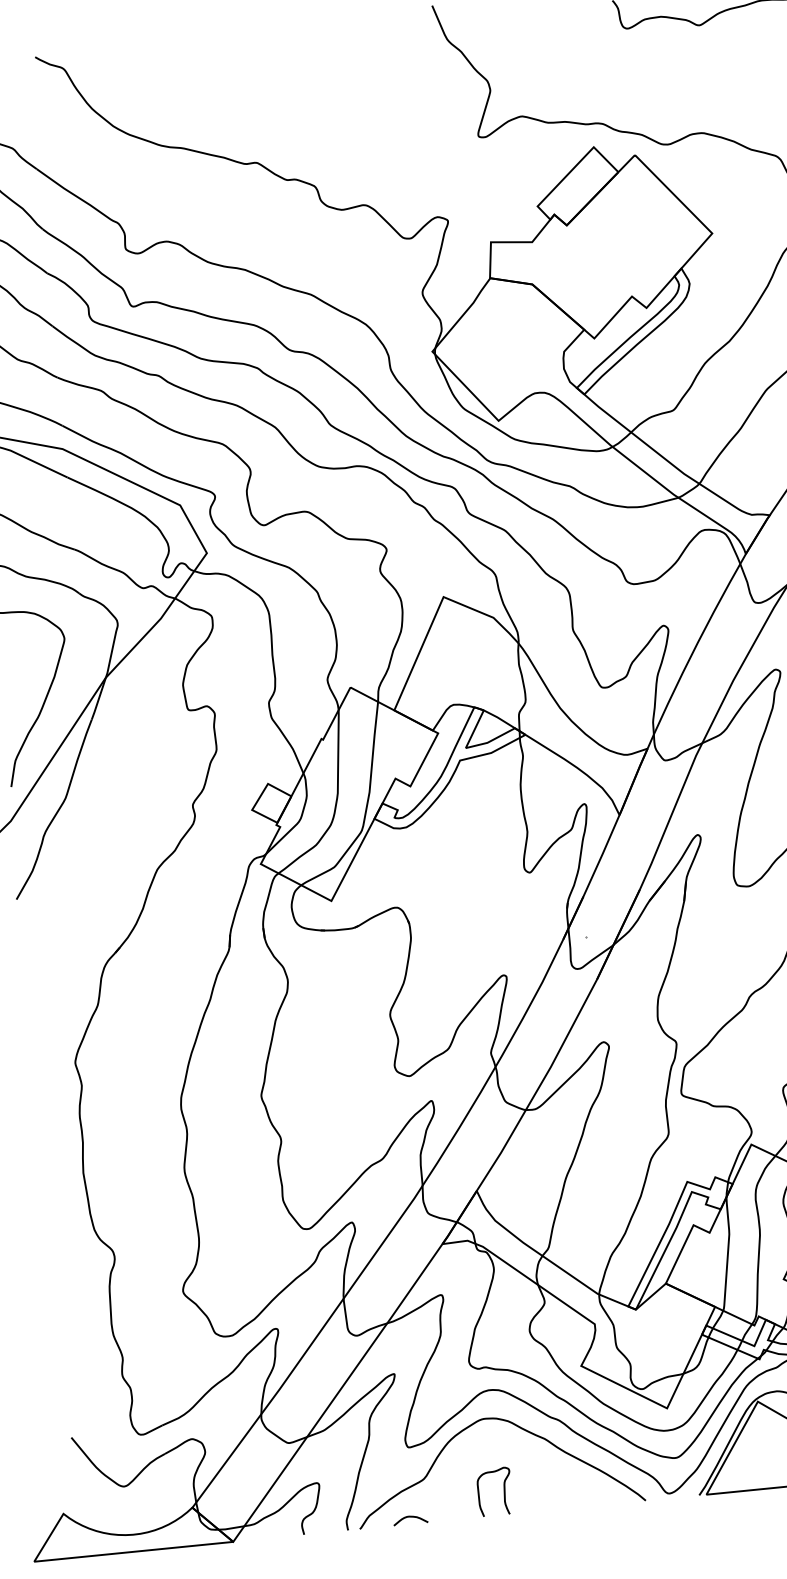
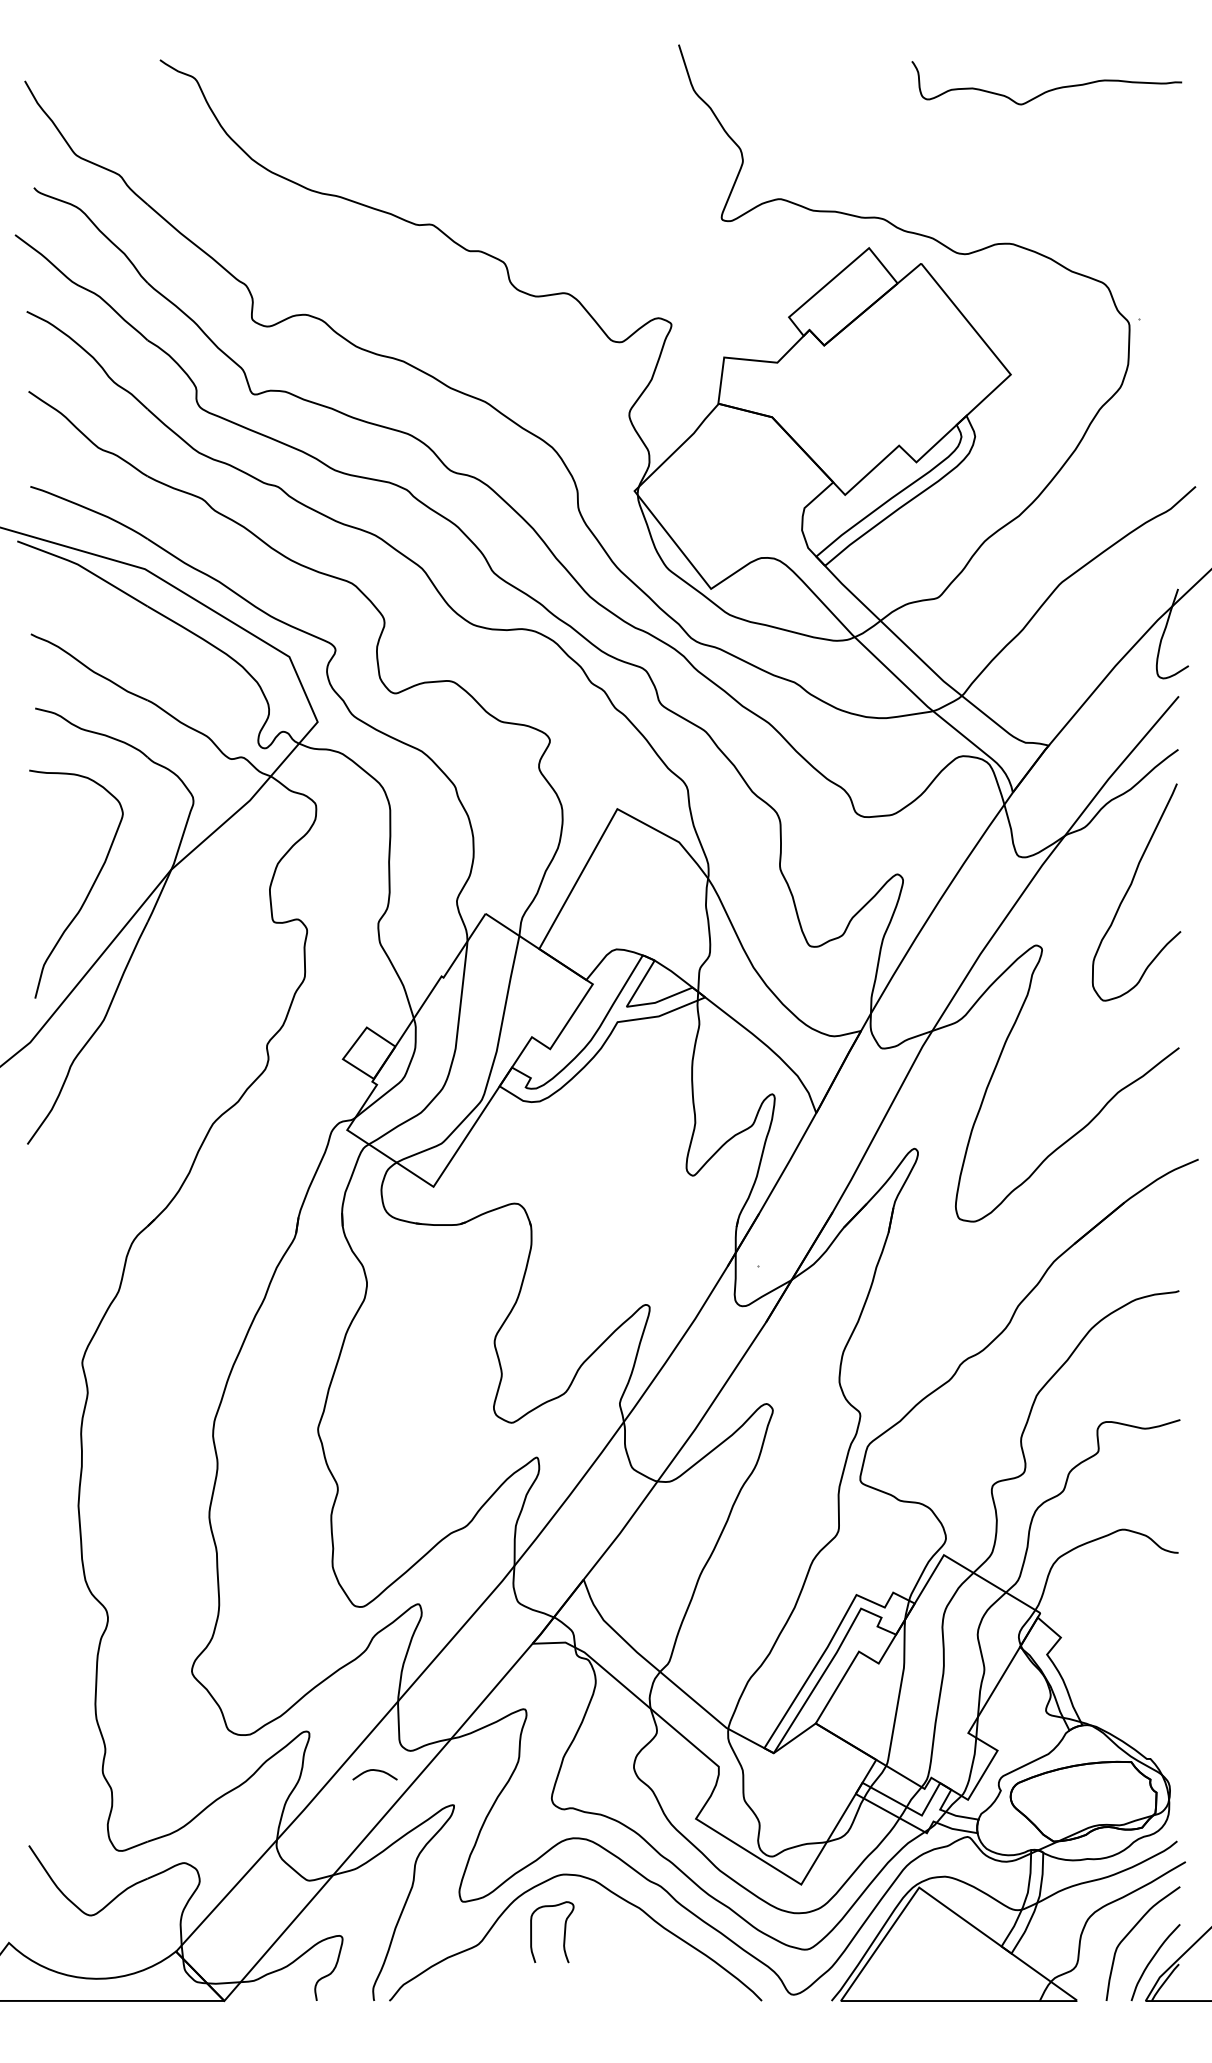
curve: (503, 1493) -> (563, 1935), moved
curve: (410, 1517) -> (375, 1771), moved

